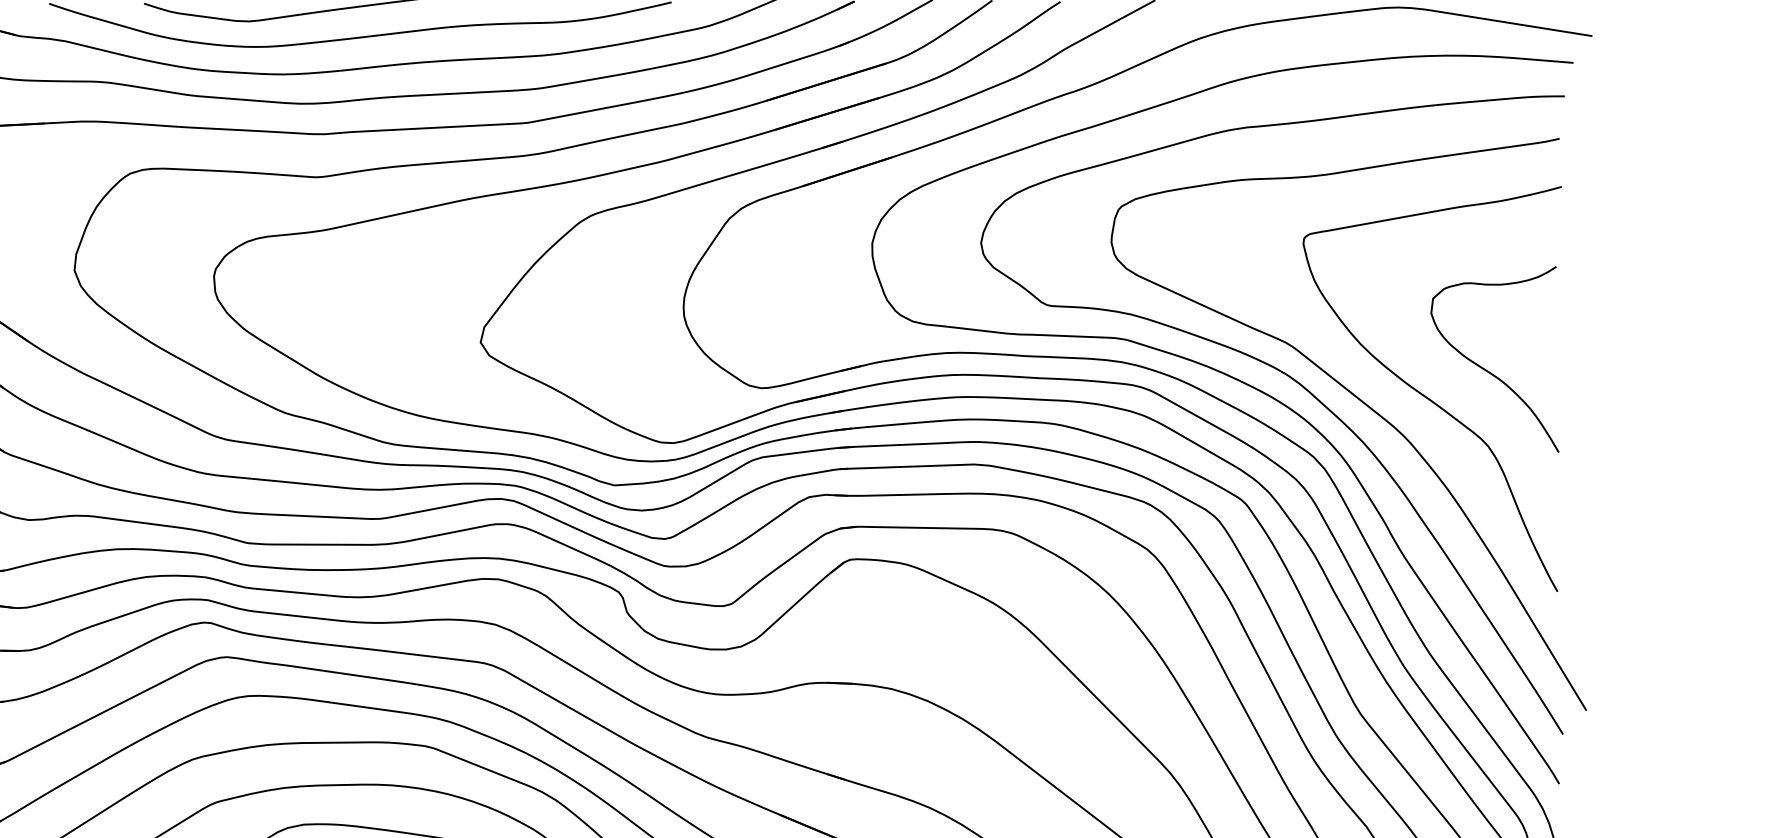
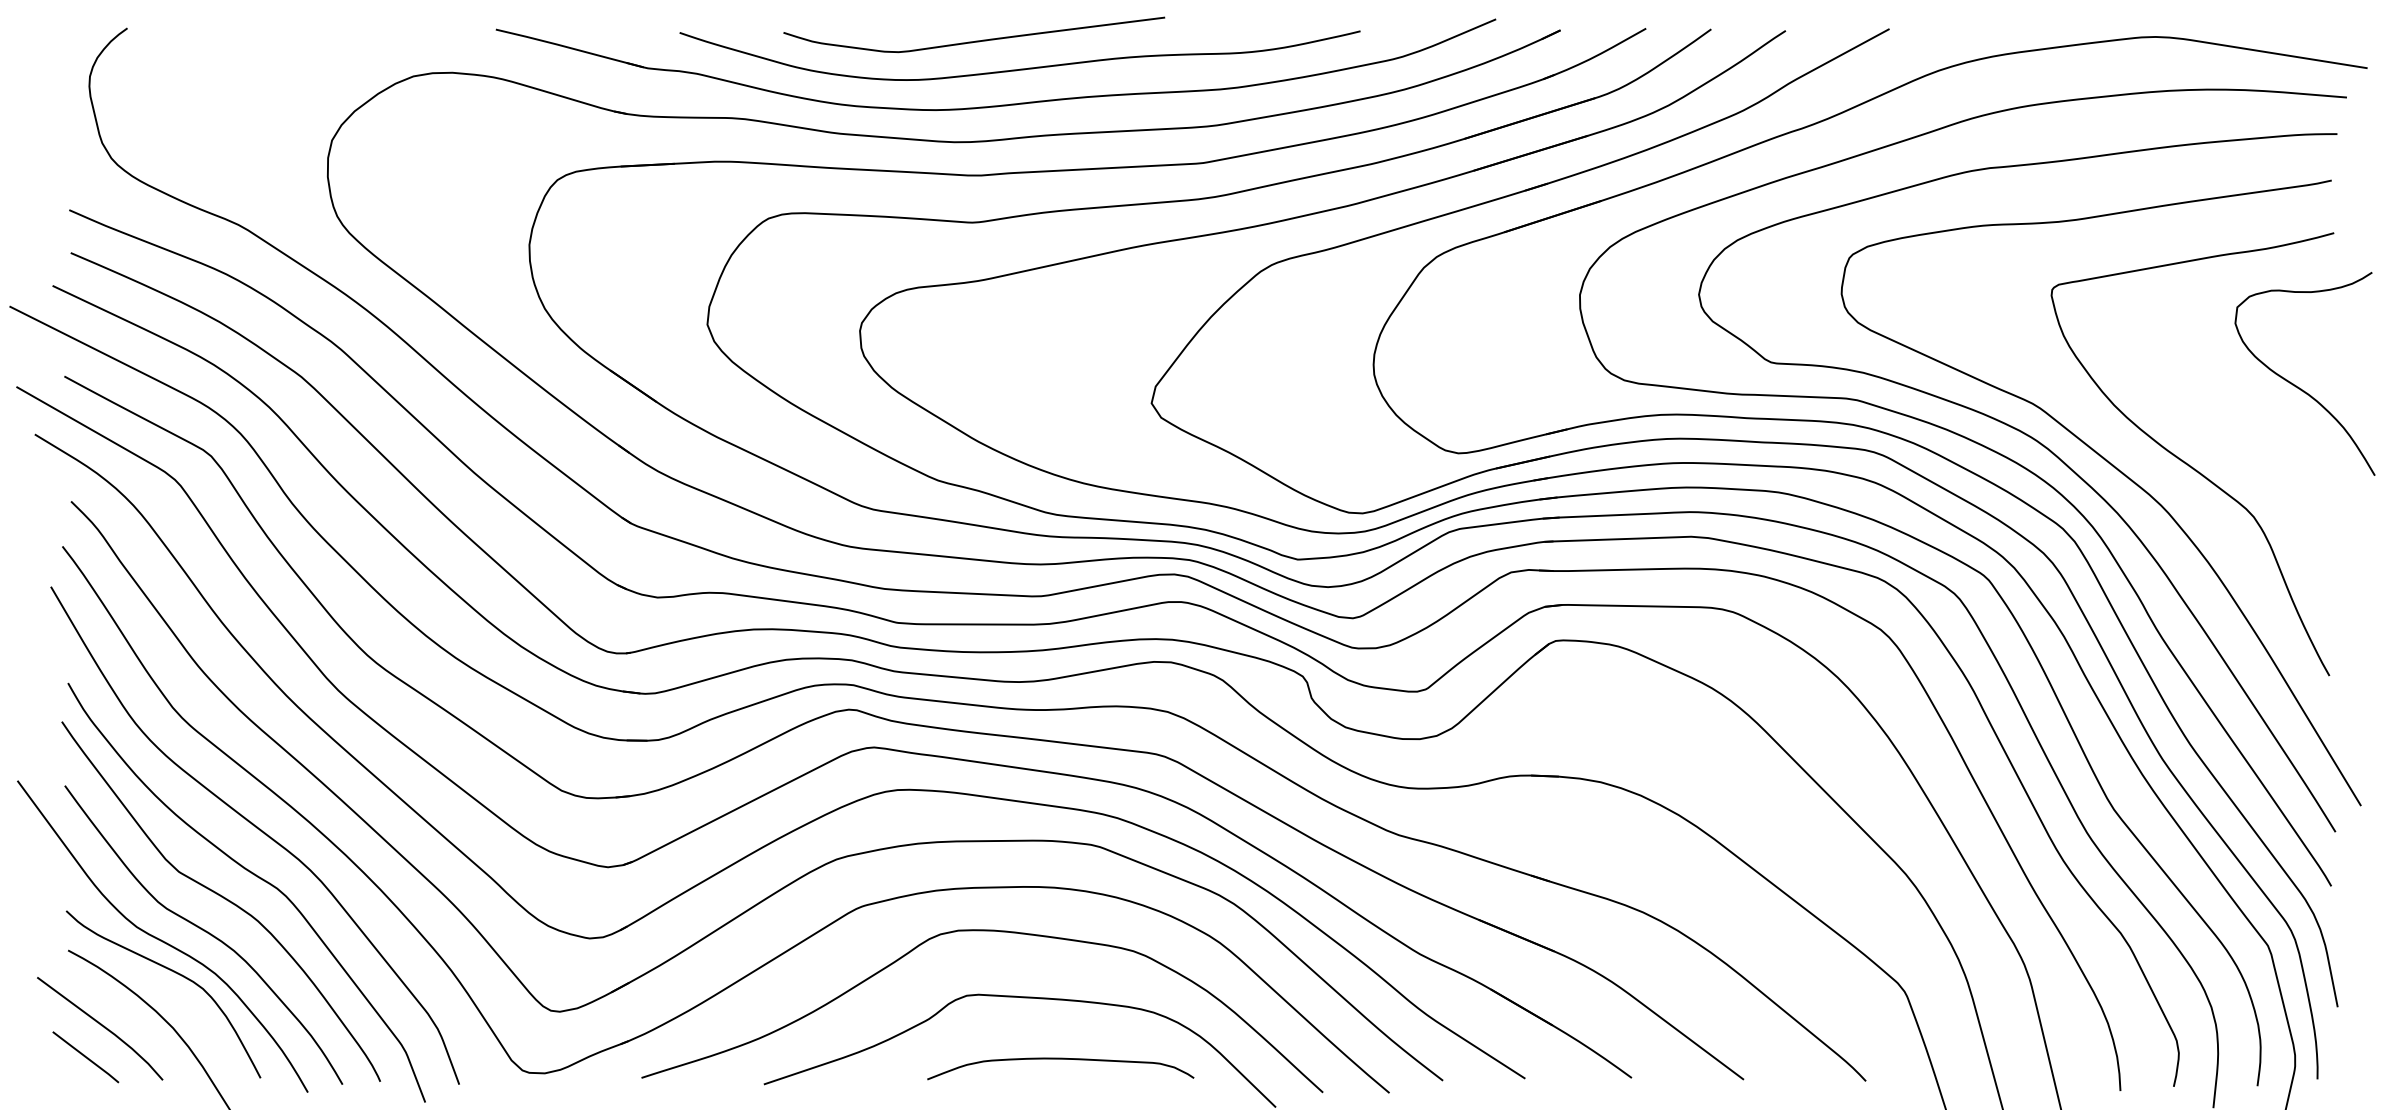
curve: (1489, 370) -> (2298, 386), moved

